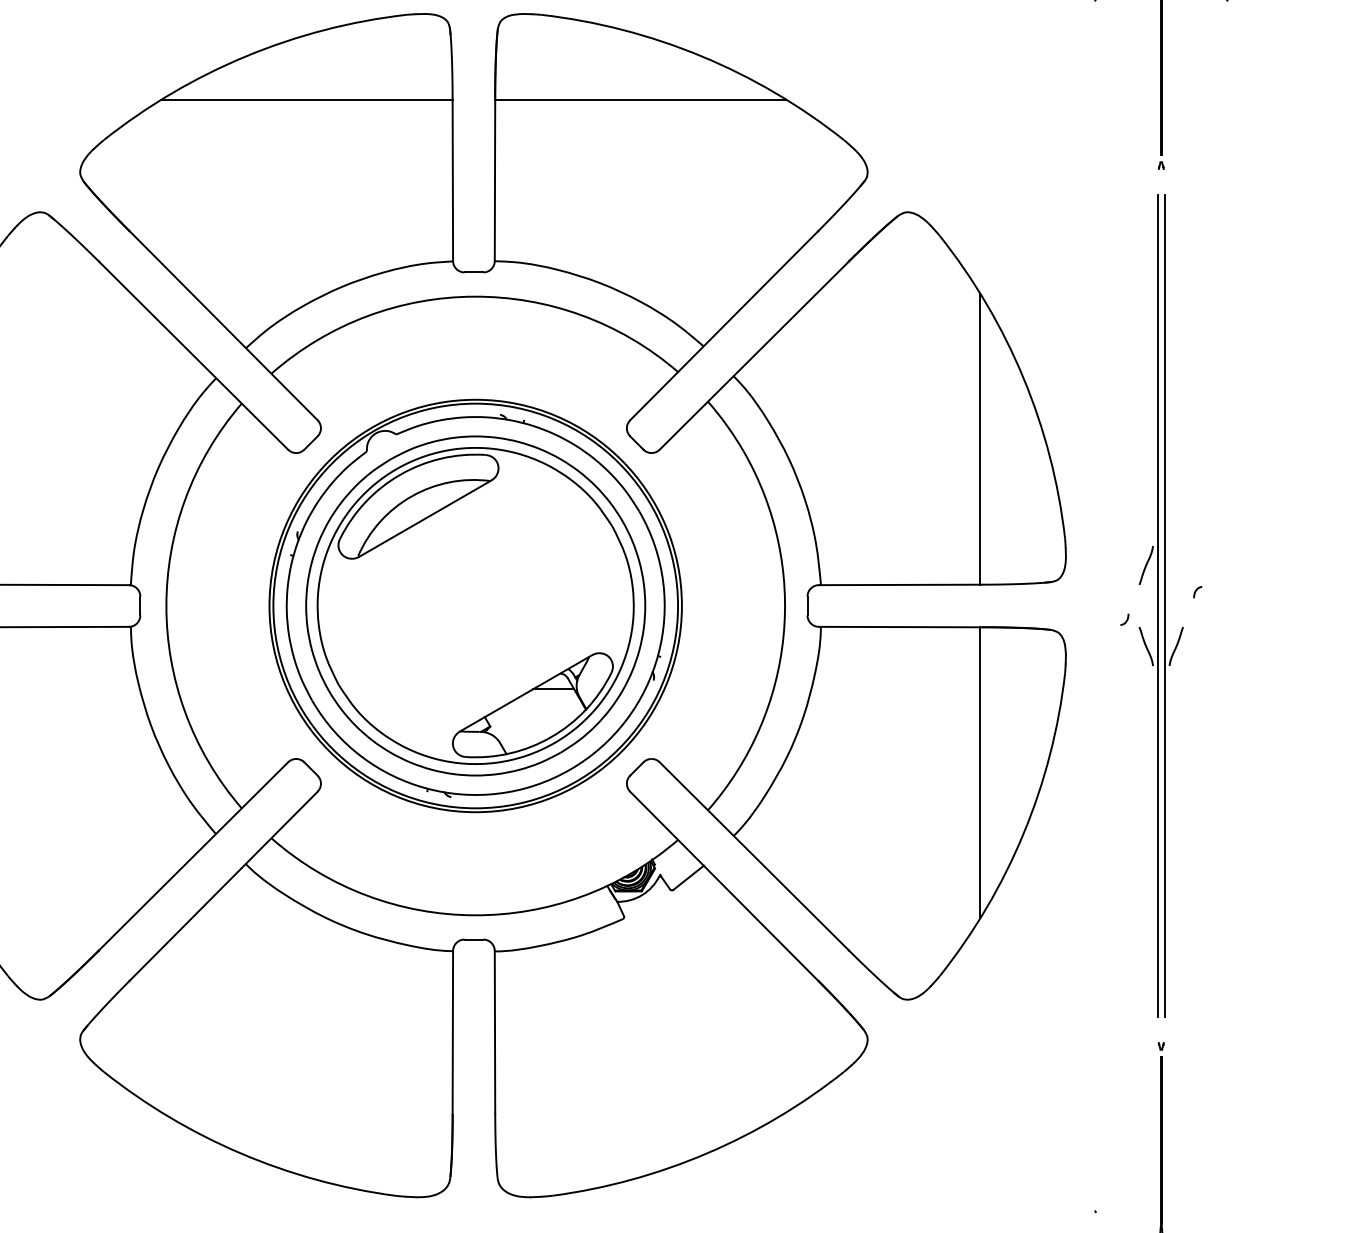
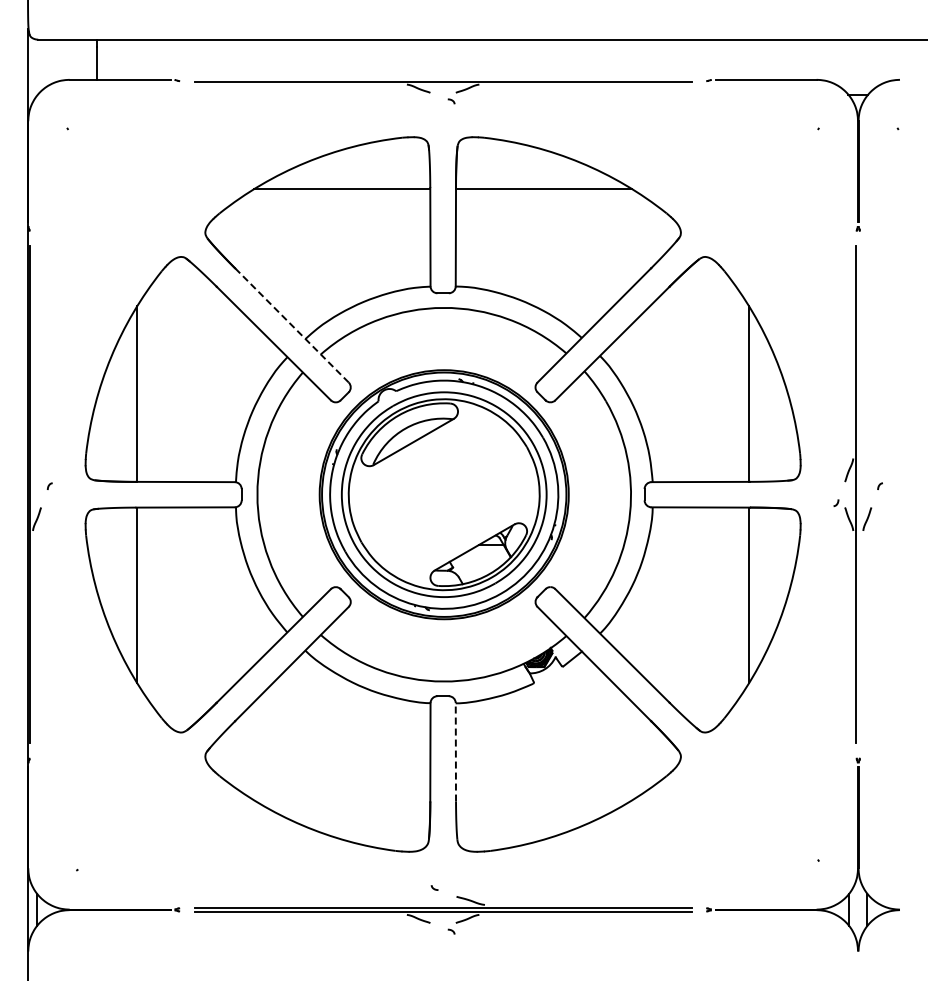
line: (224, 325) -> (292, 325), solid -> dashed
line: (1164, 605) -> (860, 494), removed
line: (494, 1031) -> (455, 751), solid -> dashed

